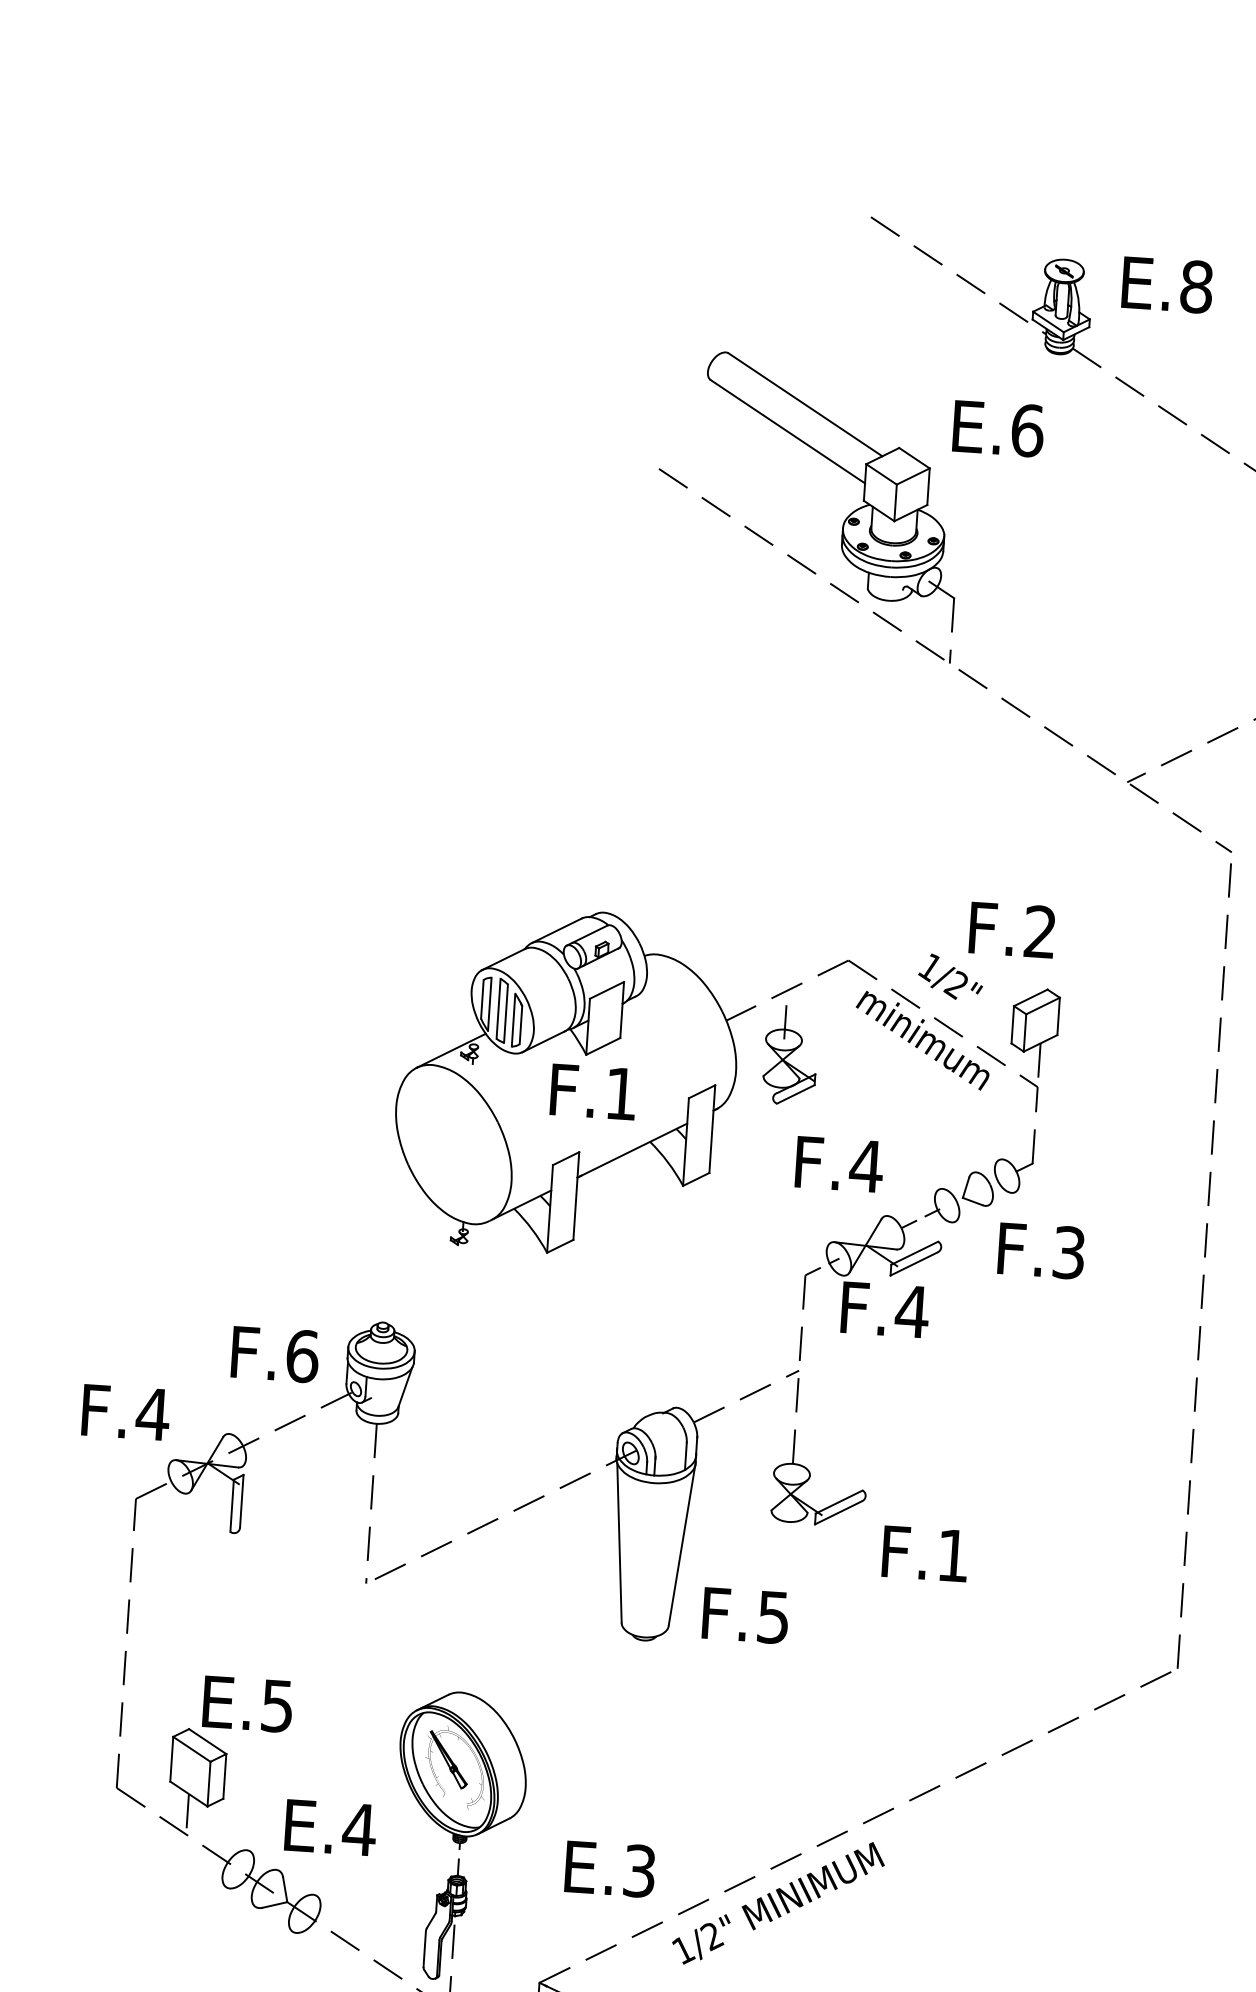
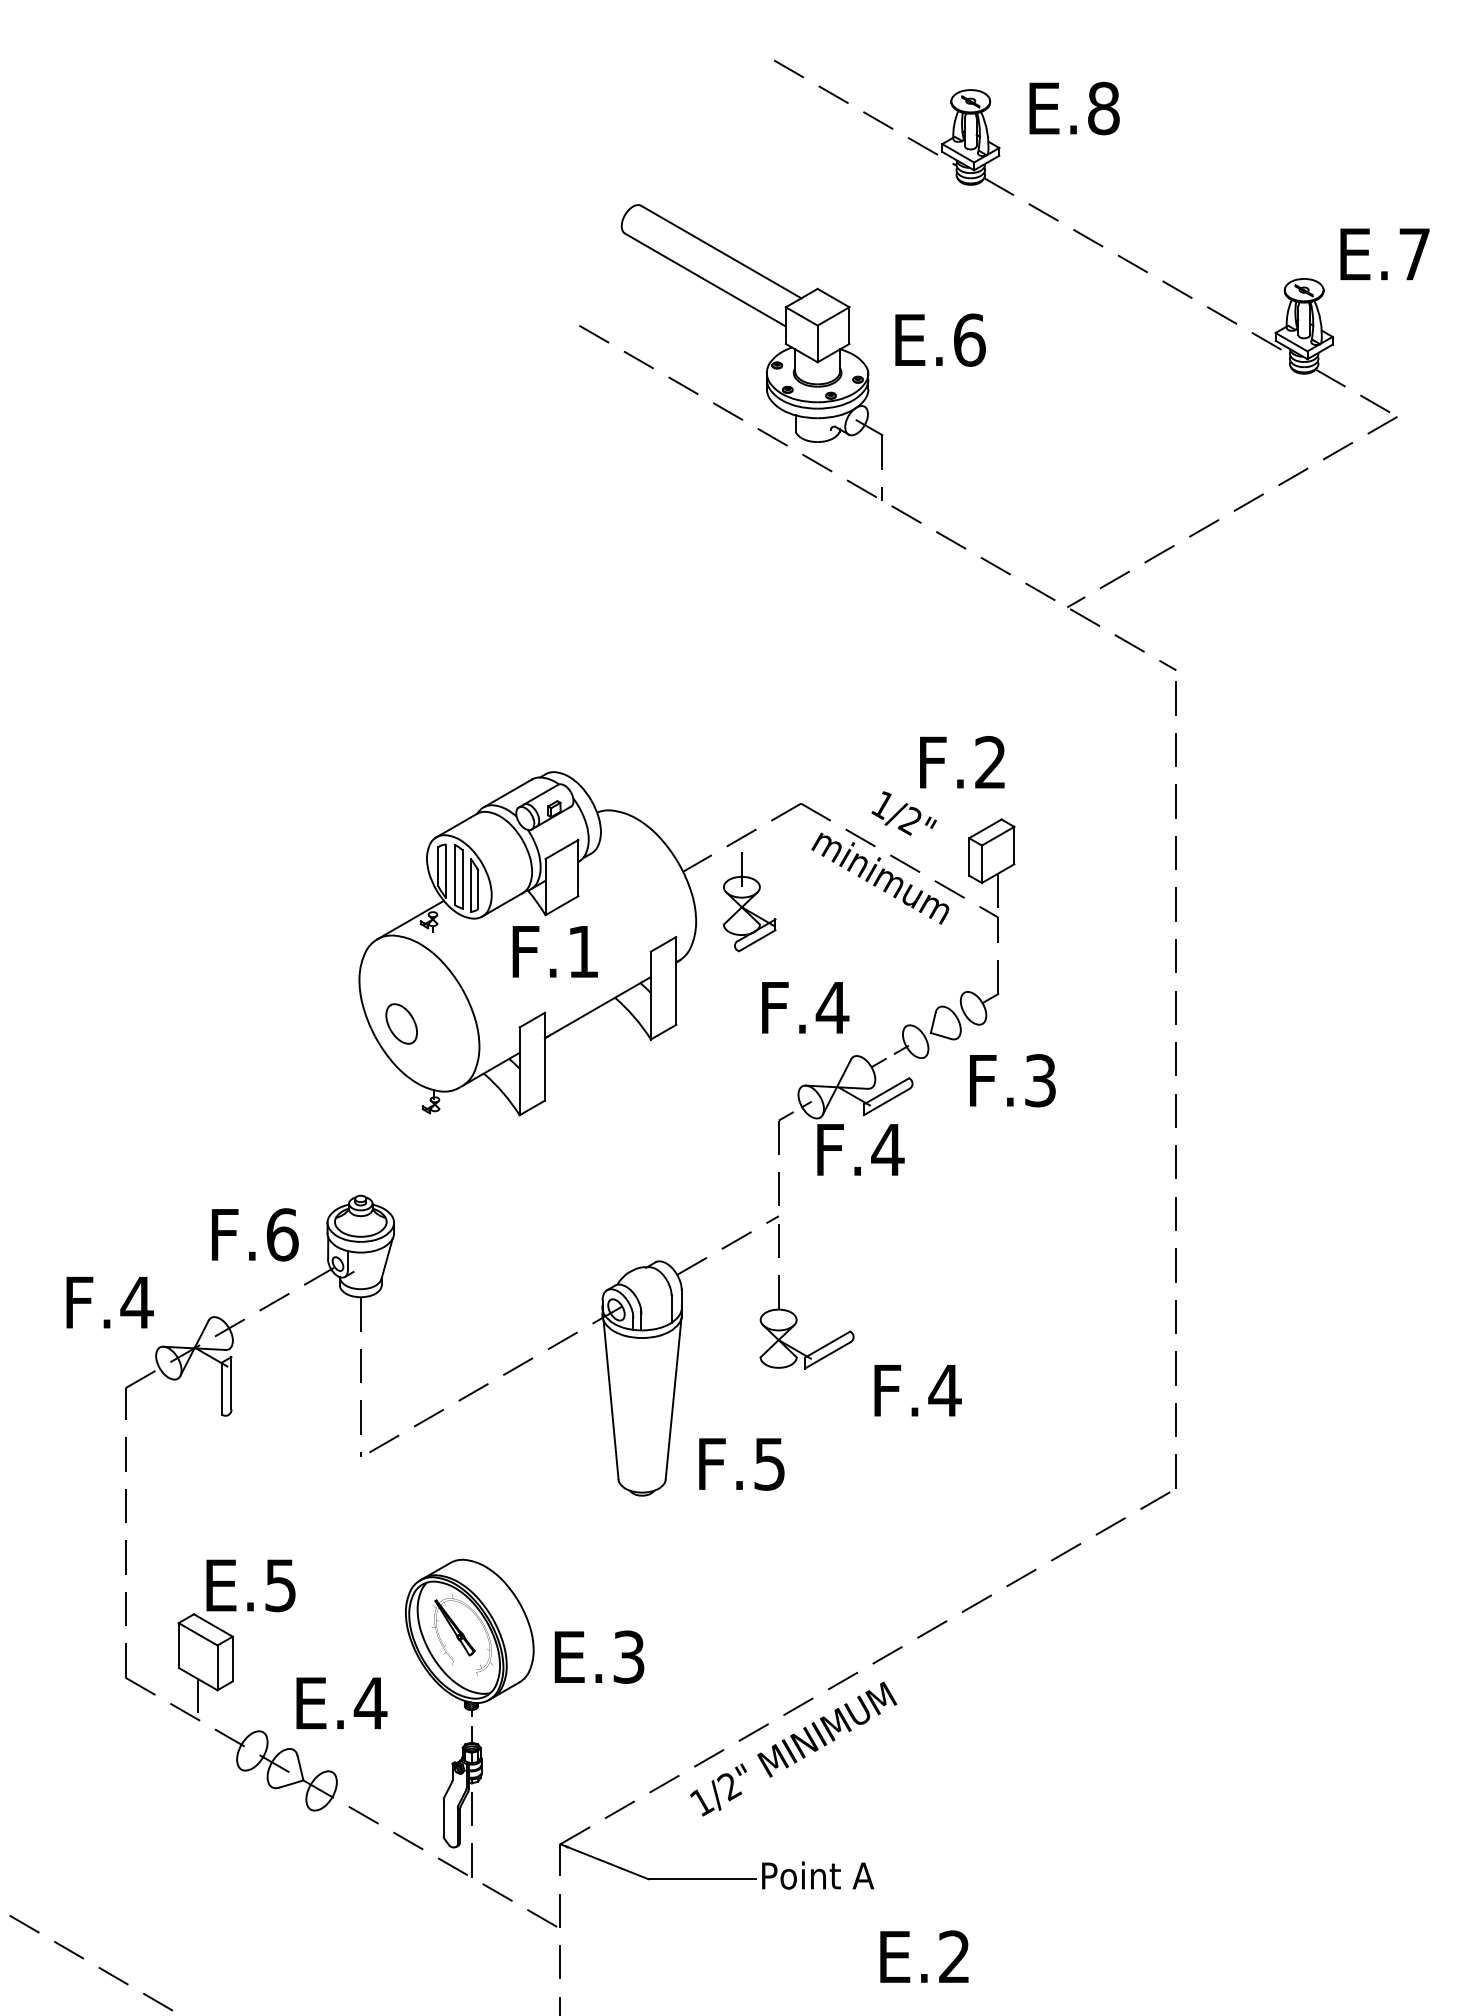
text: (998, 428) -> (940, 339), moved
part: (435, 1153) -> (401, 1023), added
text: (952, 1555) -> (944, 1390), F.1 -> F.4
text: (610, 1868) -> (599, 1656), moved

